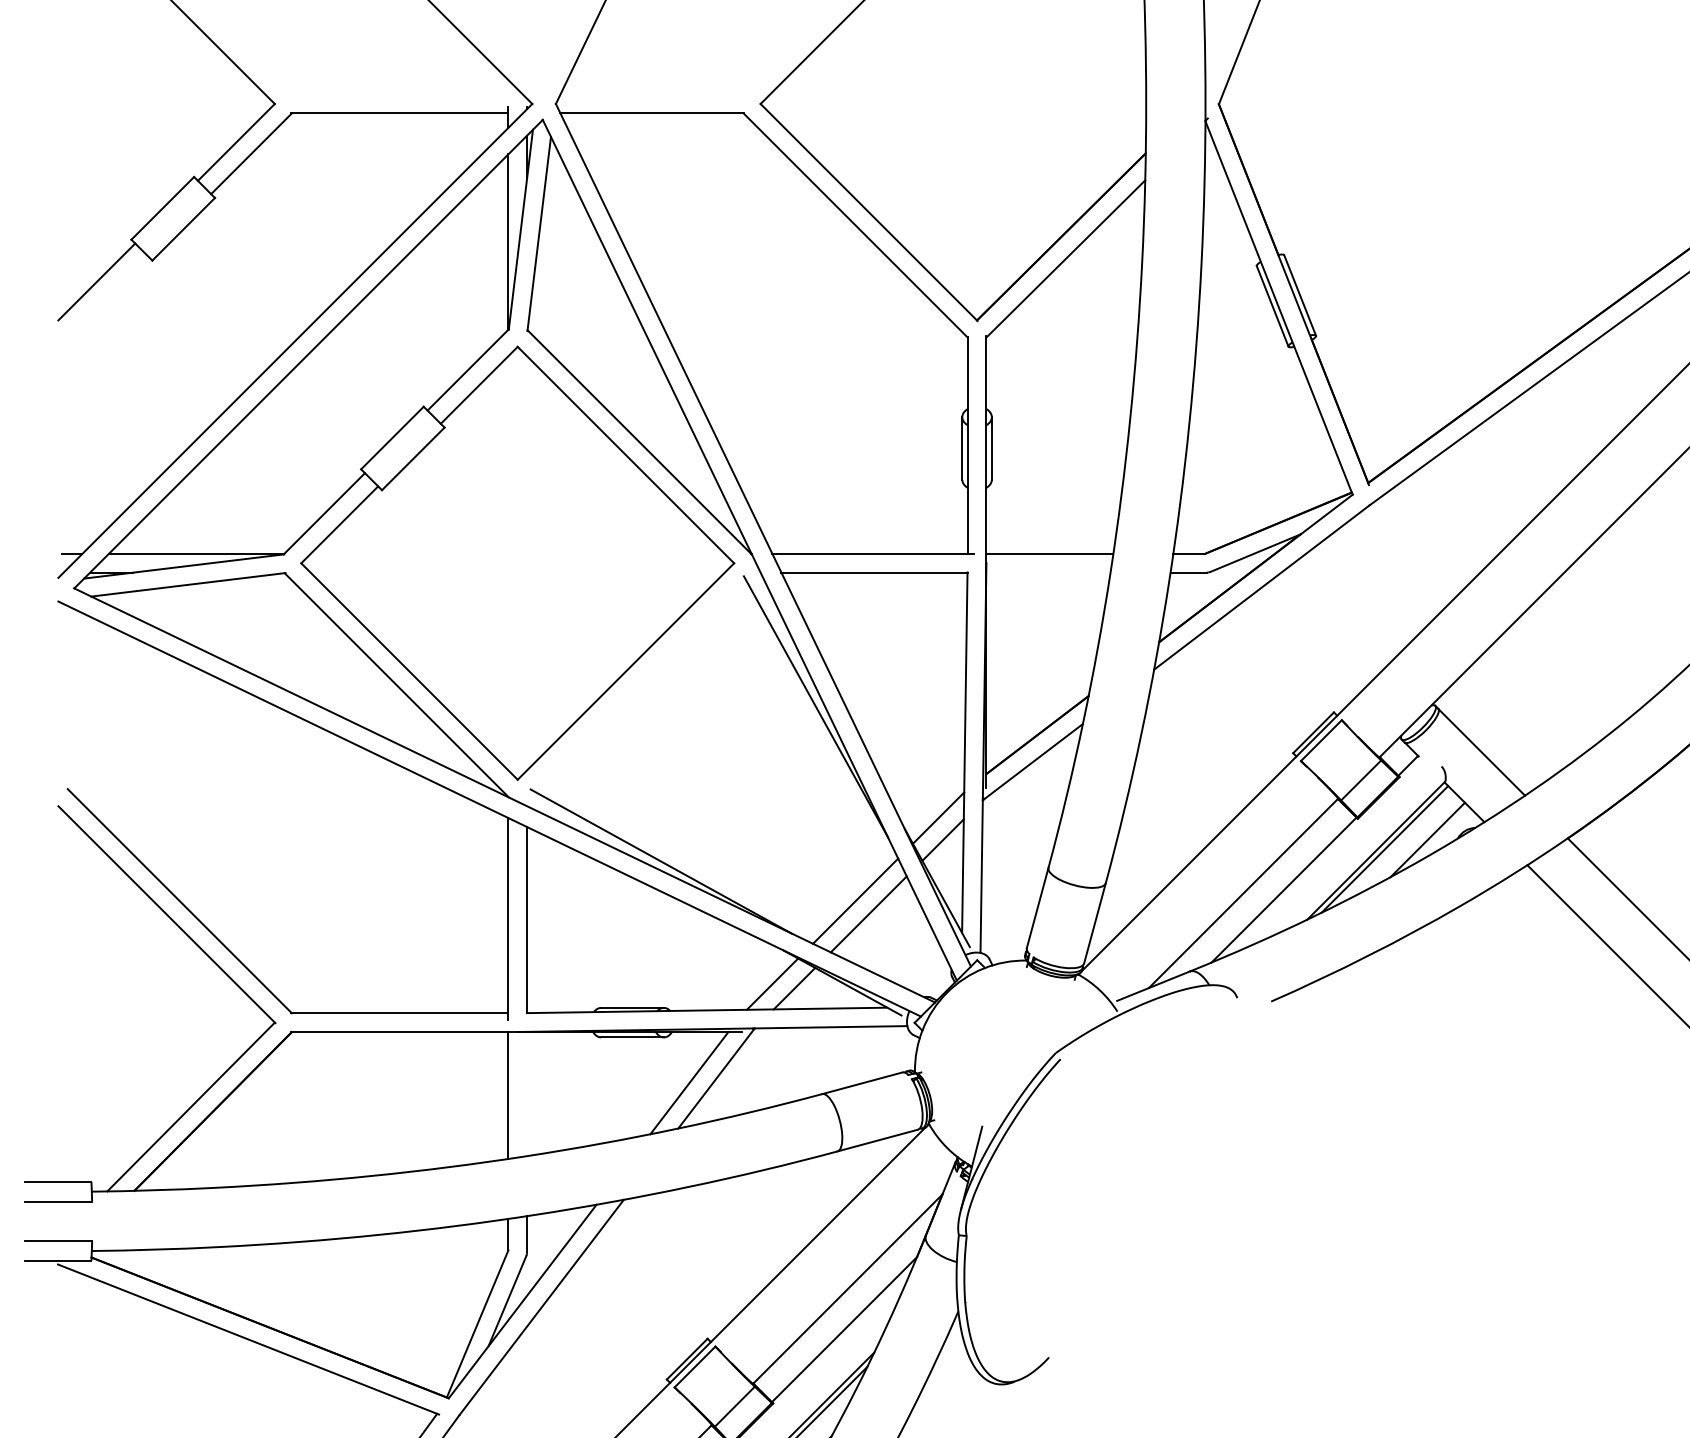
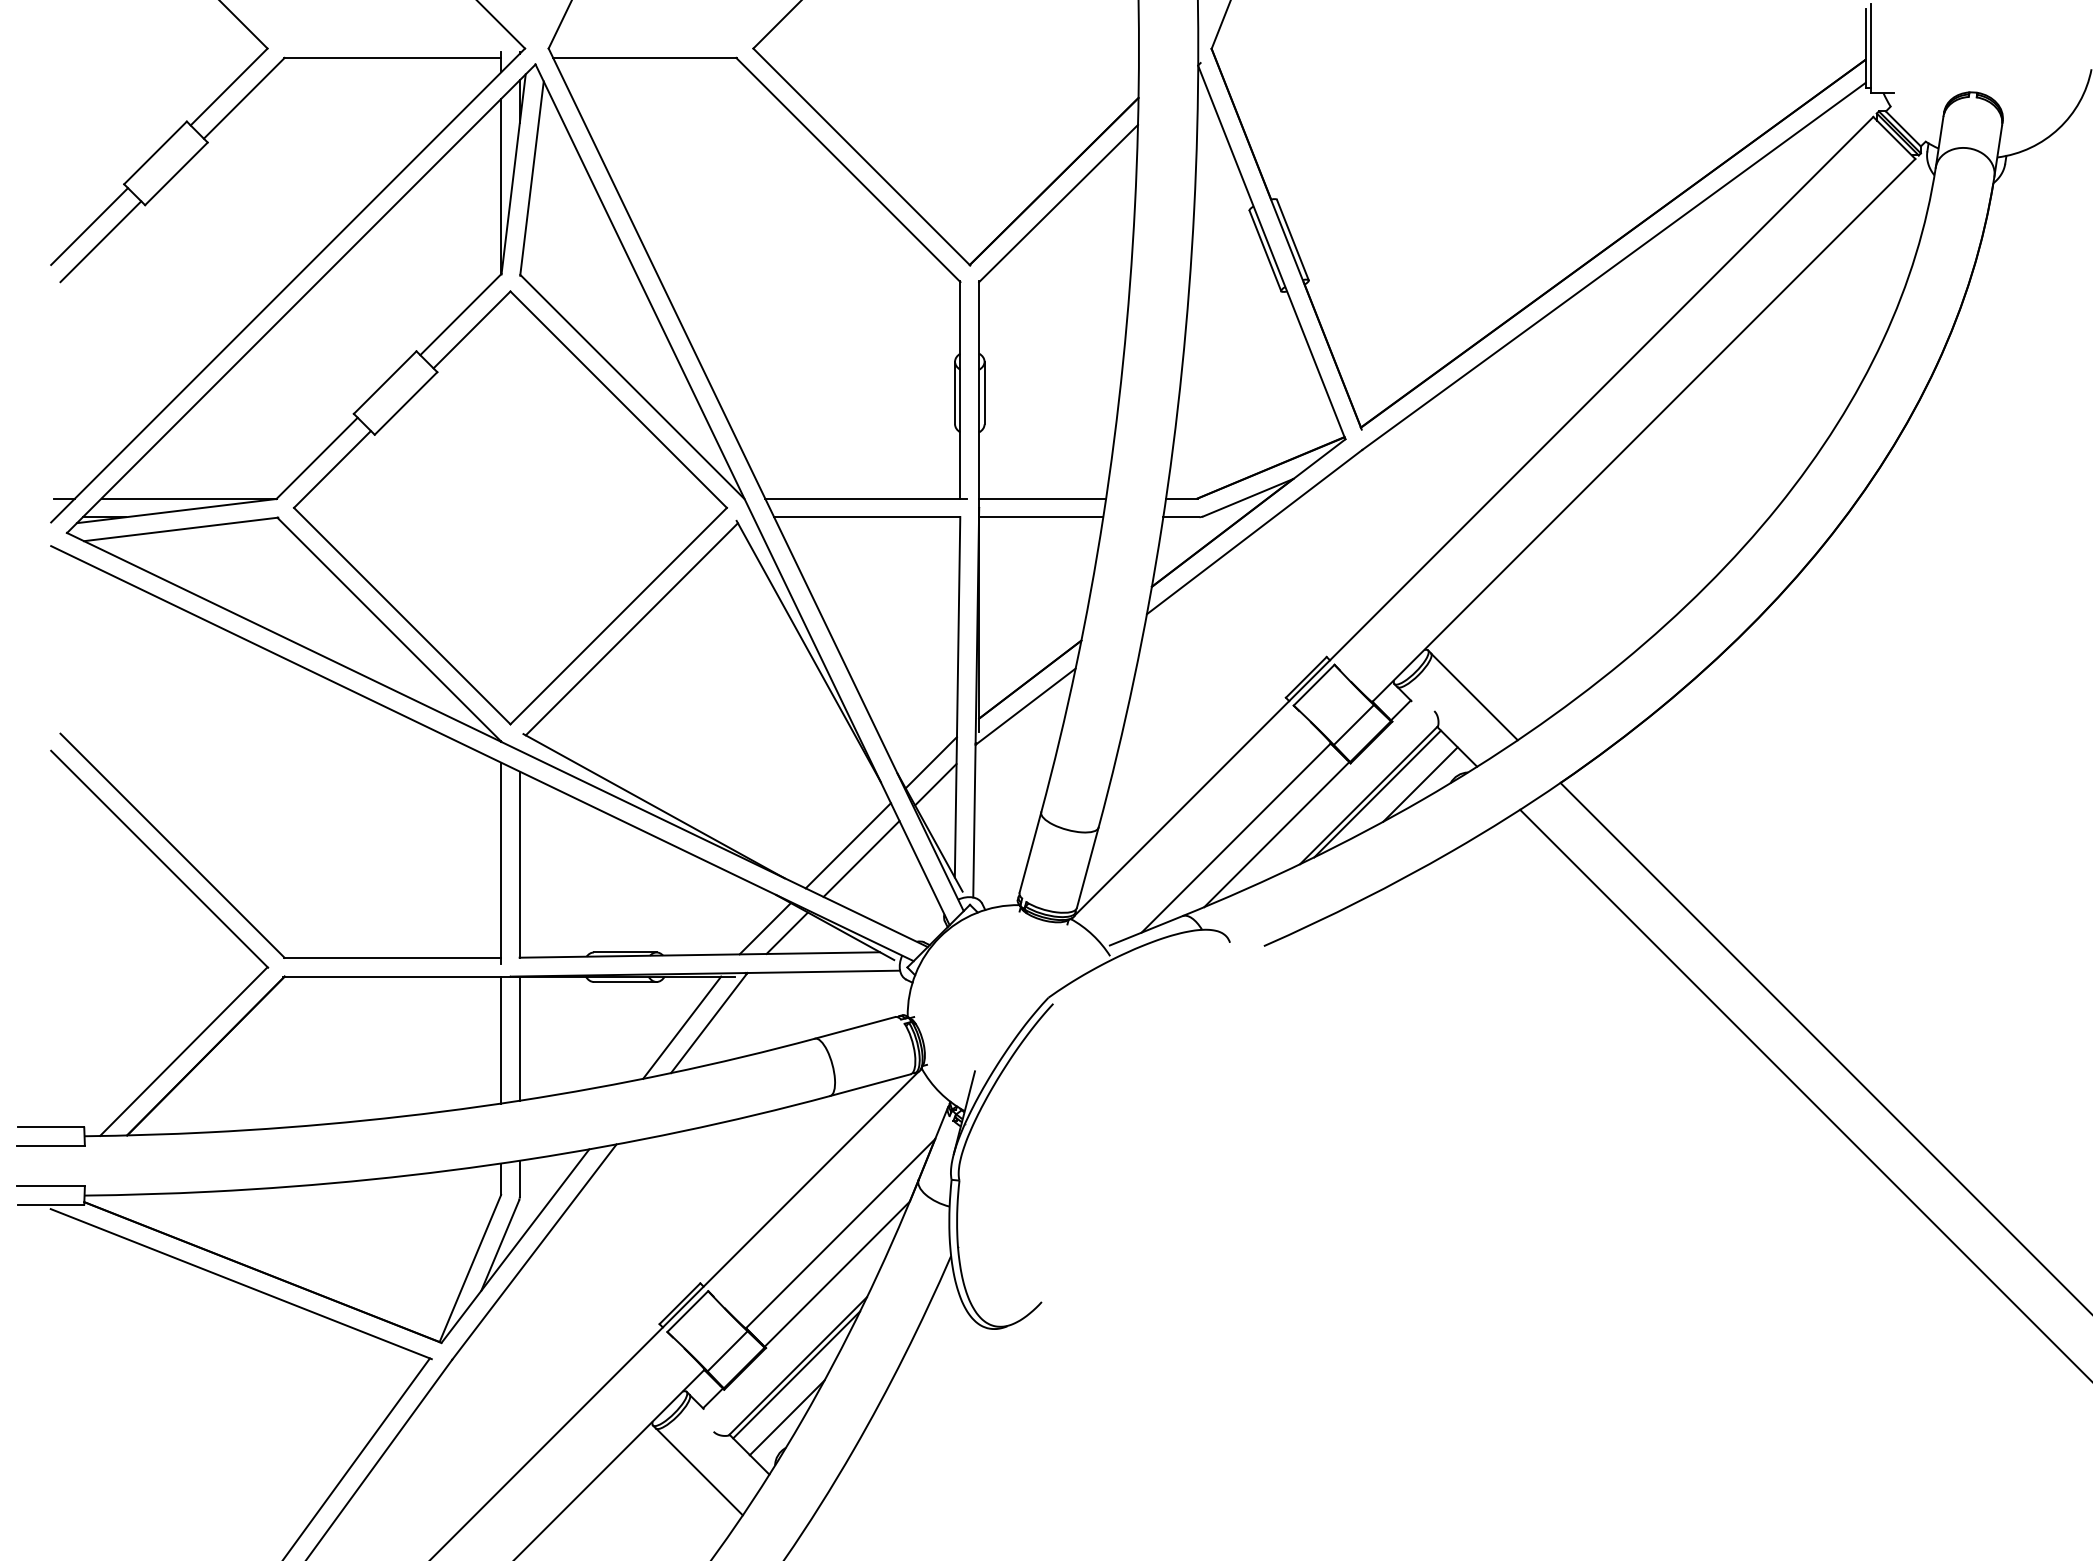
line: (107, 296) -> (100, 241), added
line: (1048, 572) -> (1041, 517), added
line: (638, 684) -> (631, 629), added
line: (526, 1093) -> (519, 1038), added

